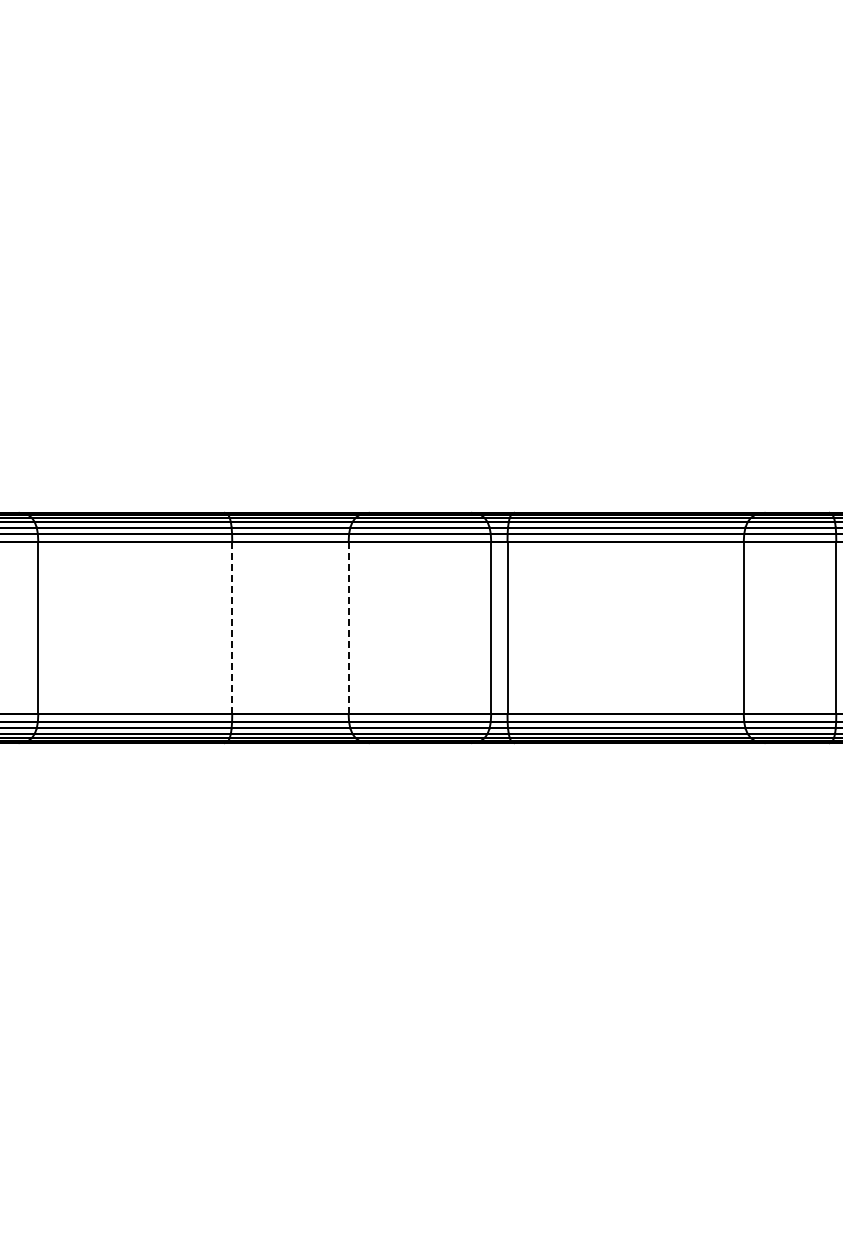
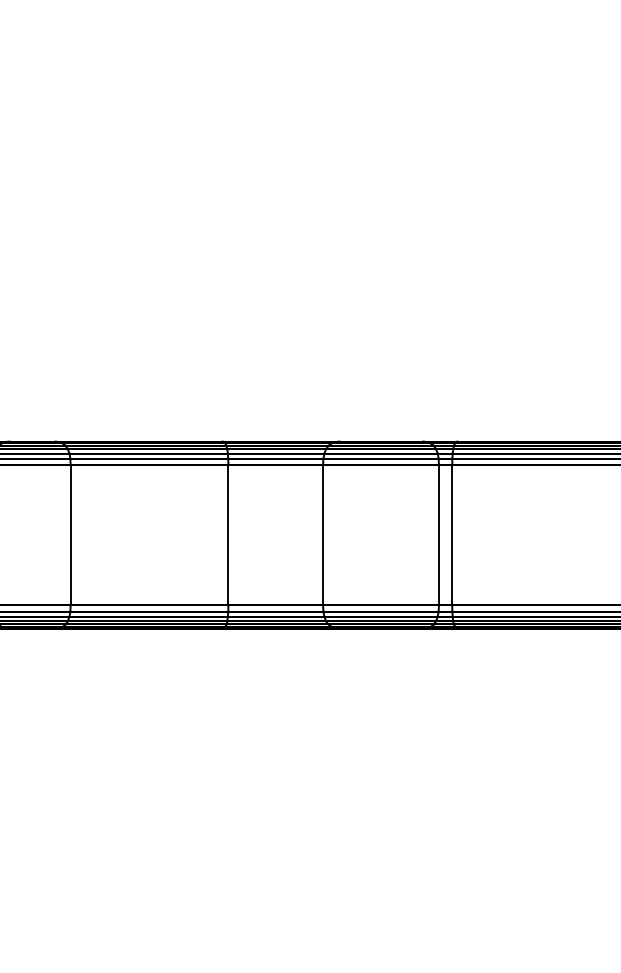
line: (232, 628) -> (228, 535), dashed -> solid
line: (348, 628) -> (322, 535), dashed -> solid

